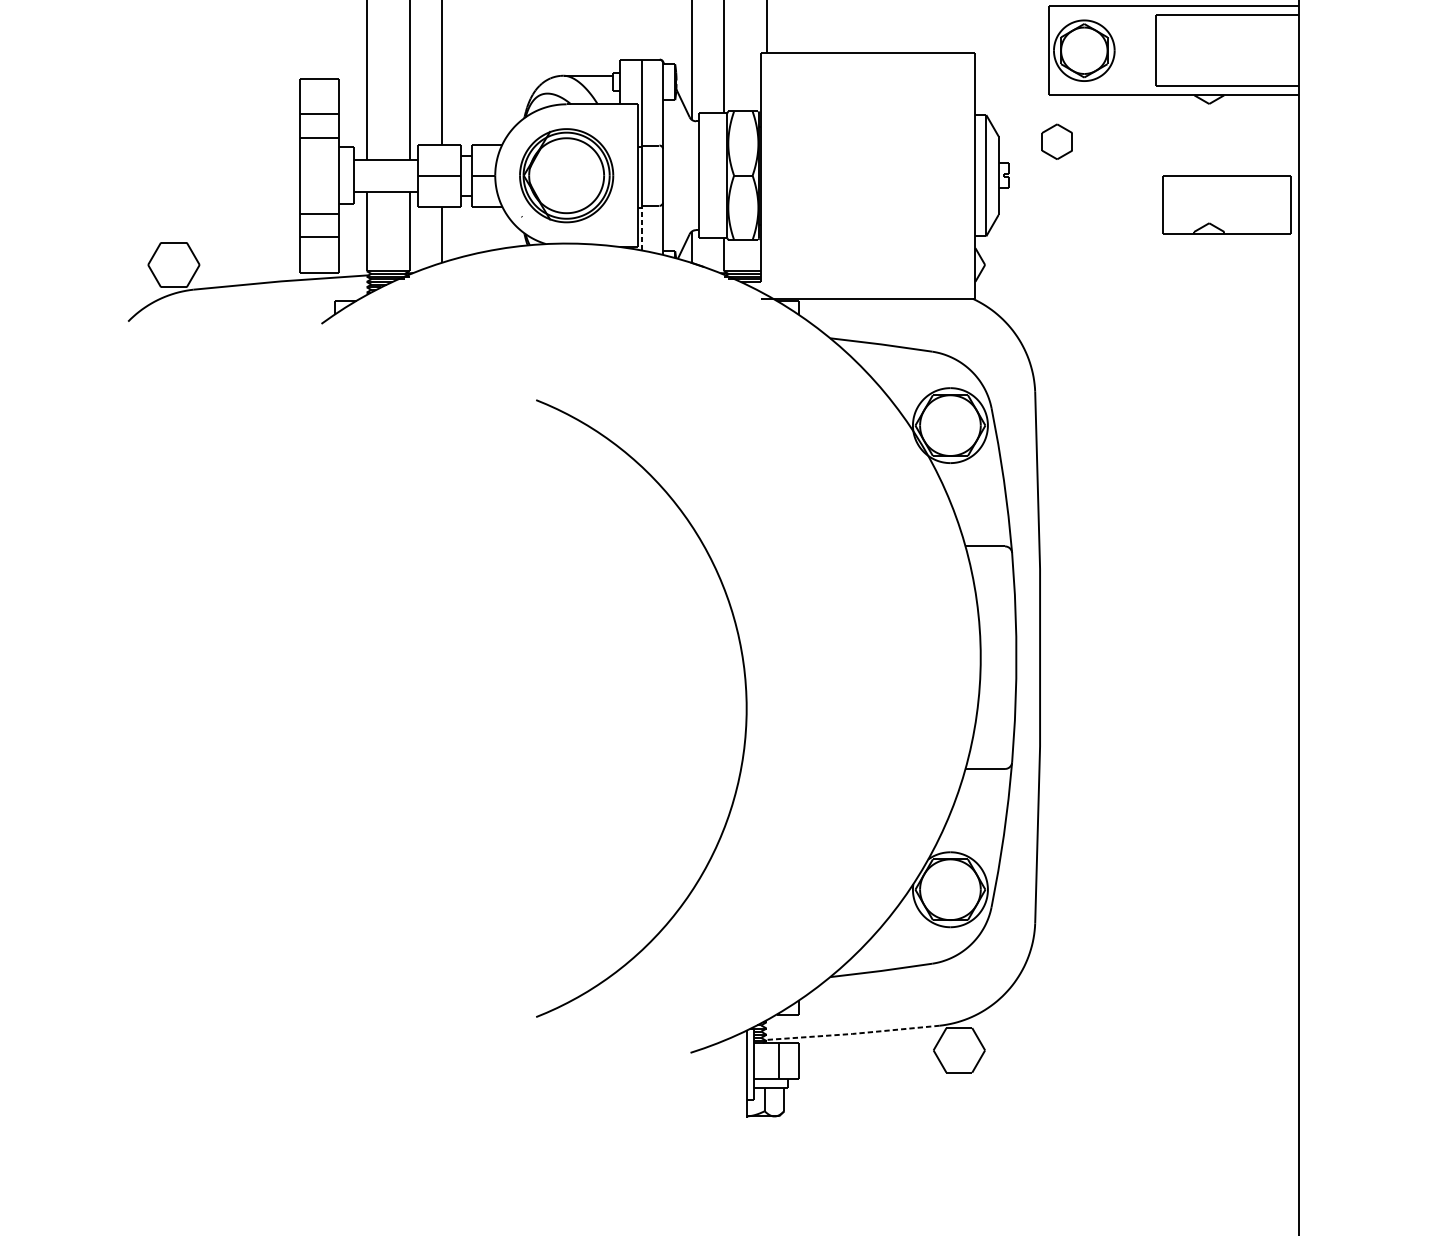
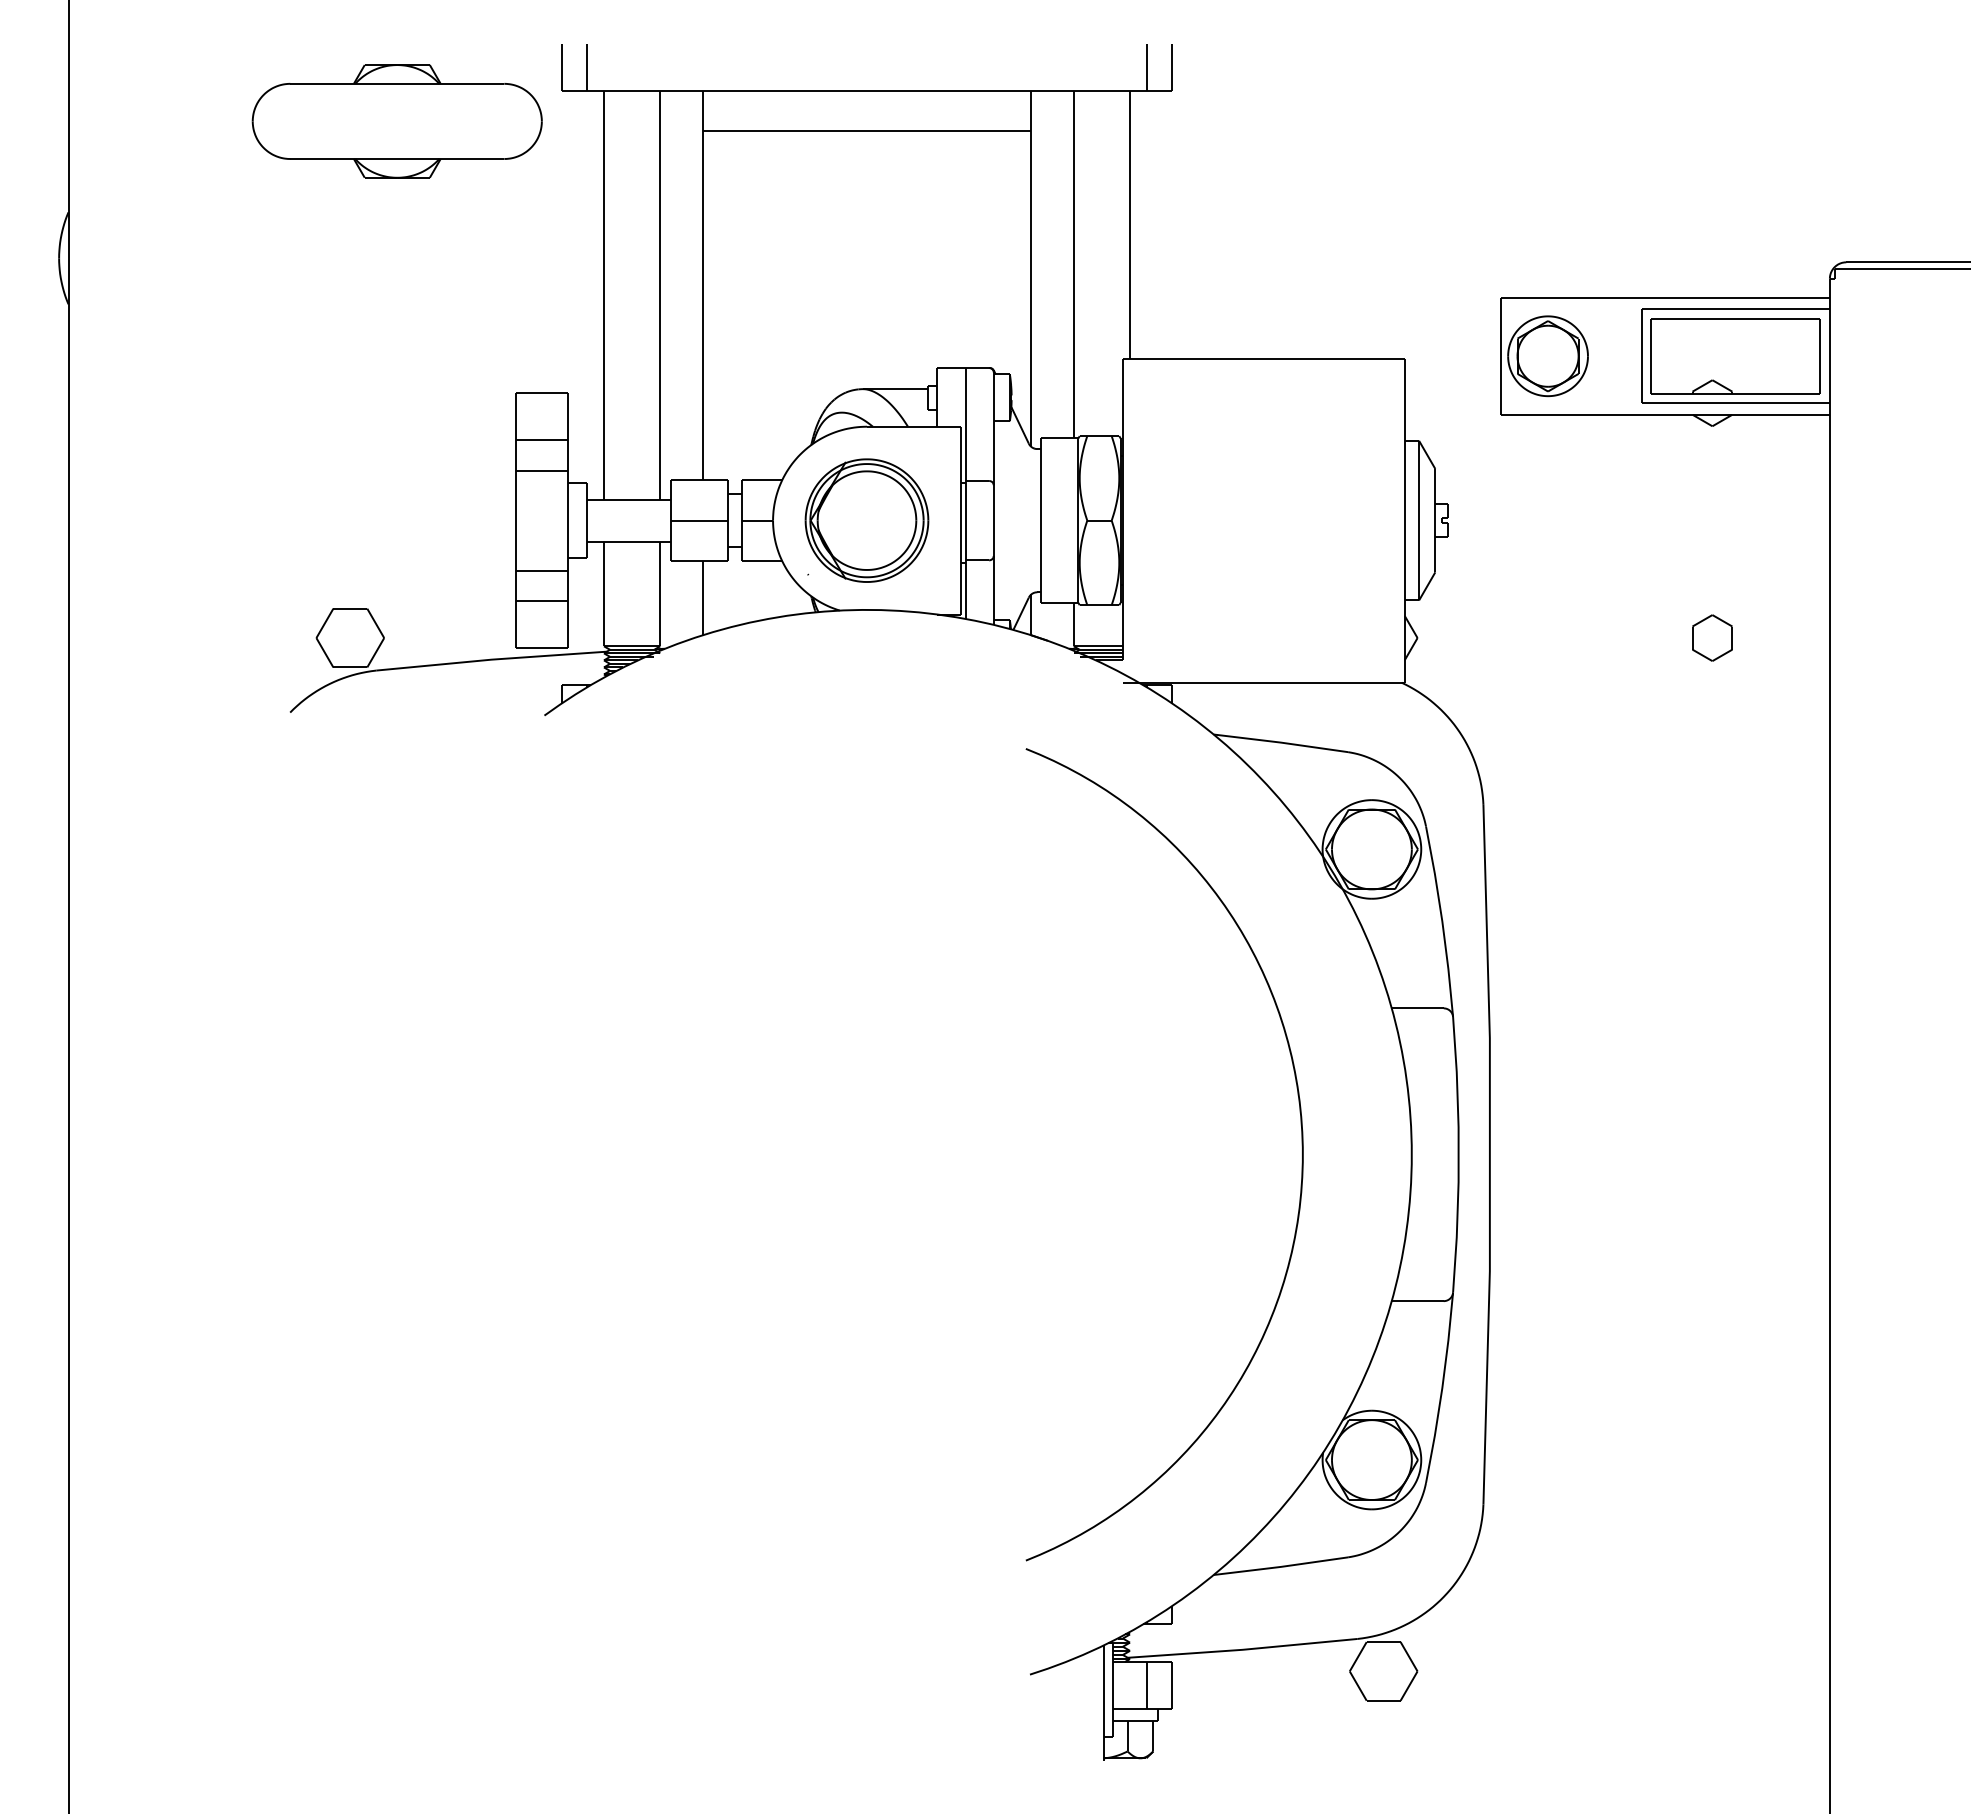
part: (1057, 141) -> (1712, 637), moved
part: (1226, 205) -> (1735, 356), moved
line: (641, 228) -> (965, 590), dashed -> solid
curve: (745, 702) -> (1301, 1146), moved
line: (852, 1033) -> (1242, 1649), dashed -> solid

